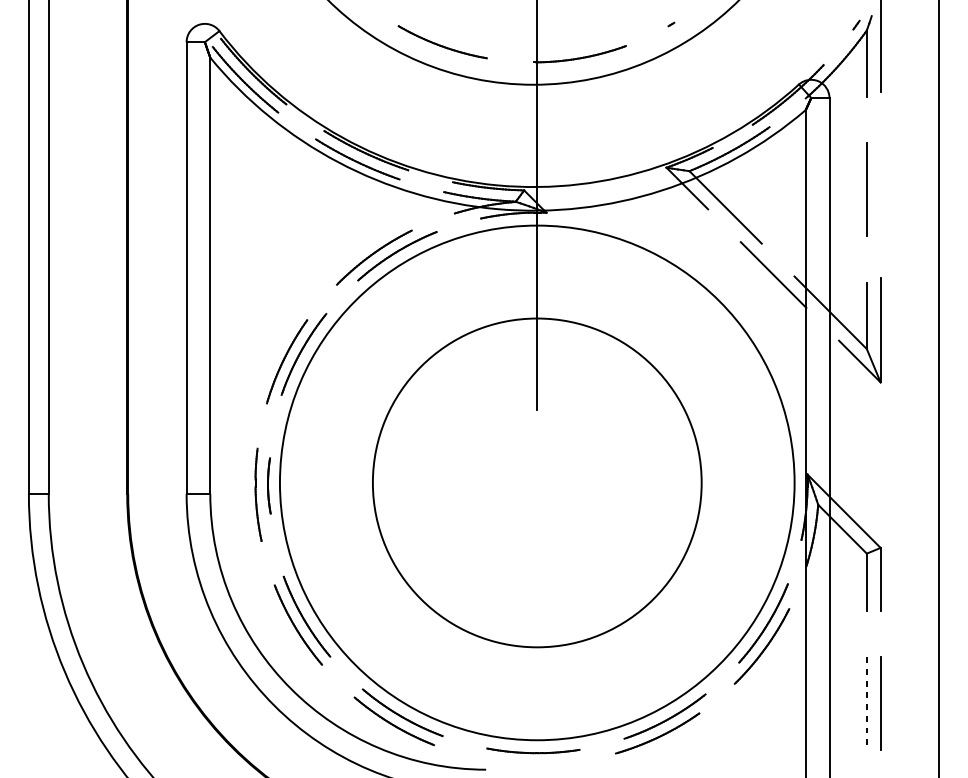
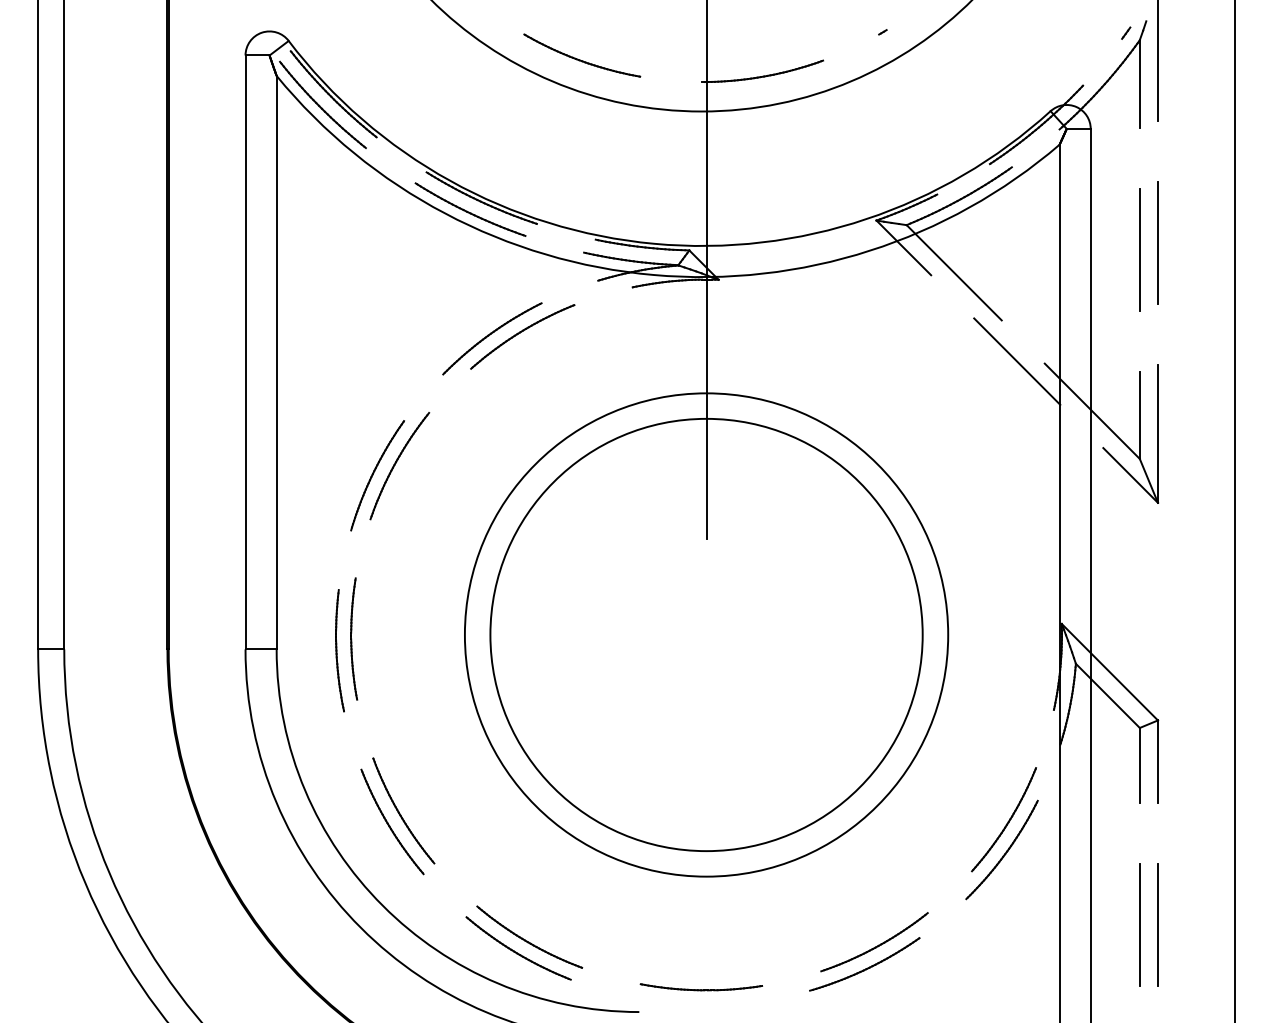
line: (880, 185) -> (1157, 243), added
circle: (537, 482) -> (706, 634), size x0.71
part: (269, 485) -> (354, 638), size x1.67
line: (866, 703) -> (1139, 925), dashed -> solid

